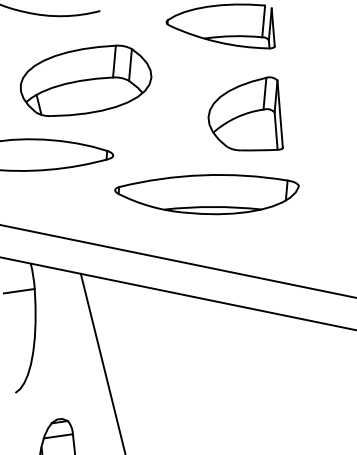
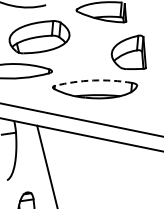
part: (244, 112) -> (128, 51), moved
arc: (203, 175) -> (93, 80), solid -> dashed

